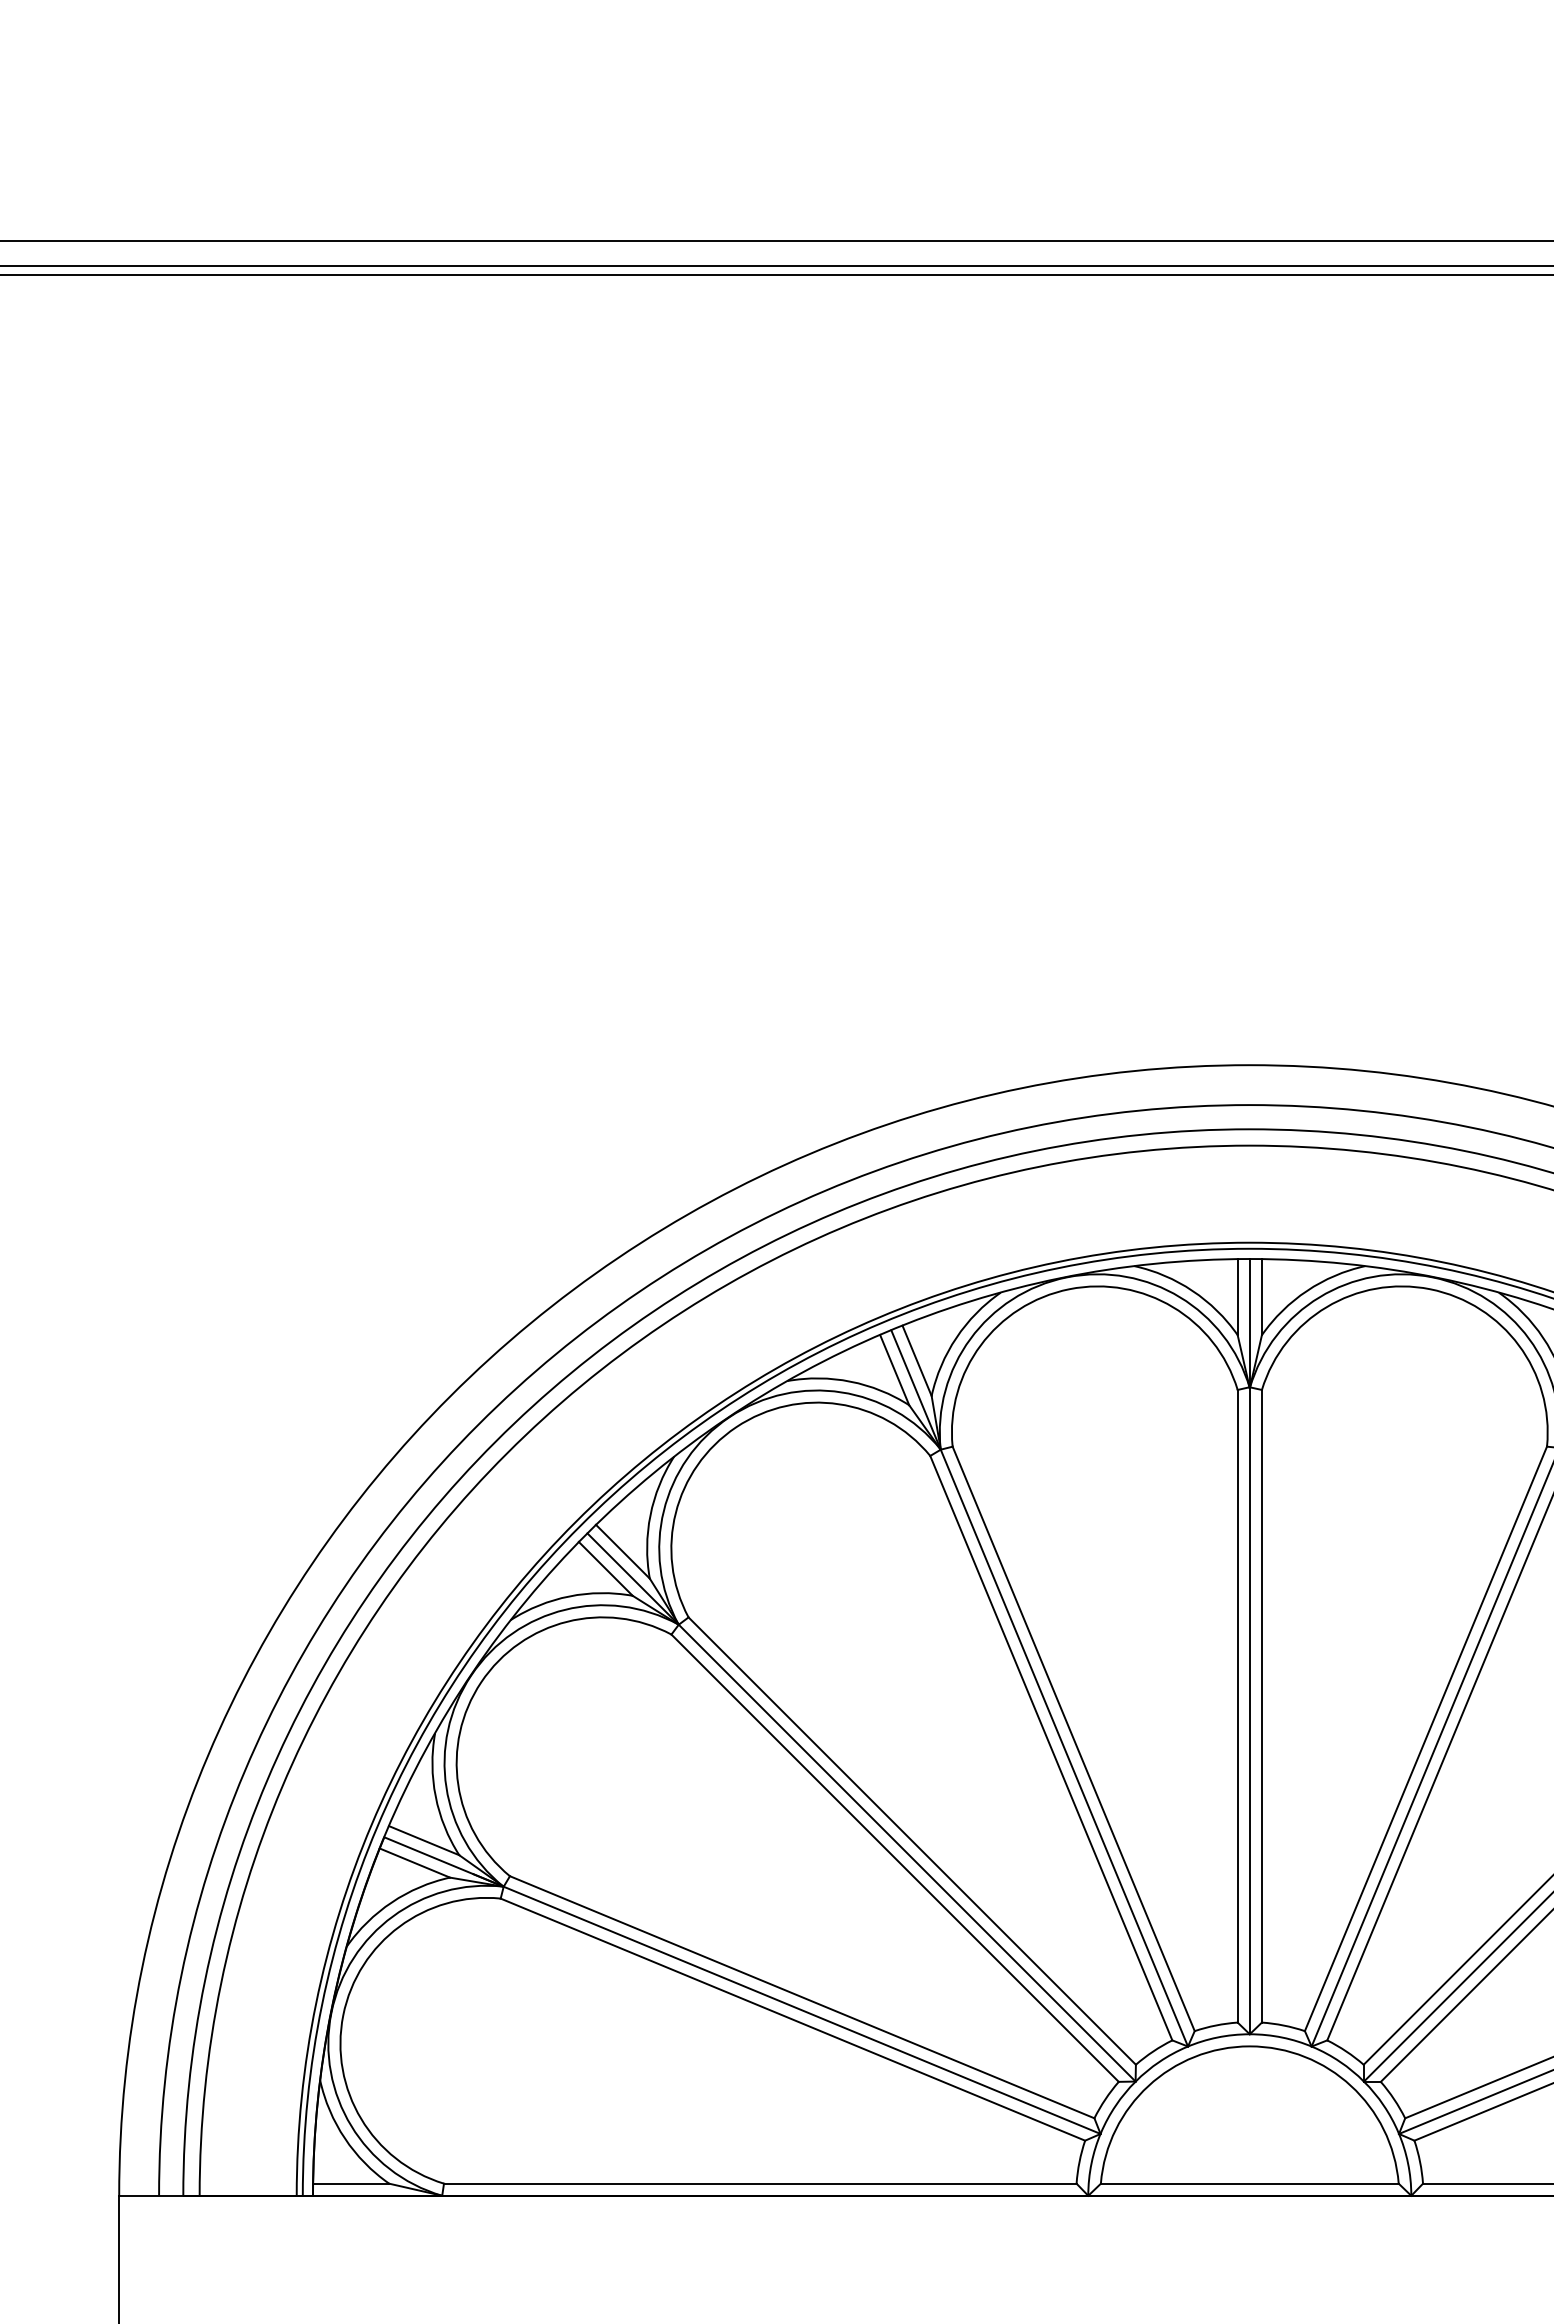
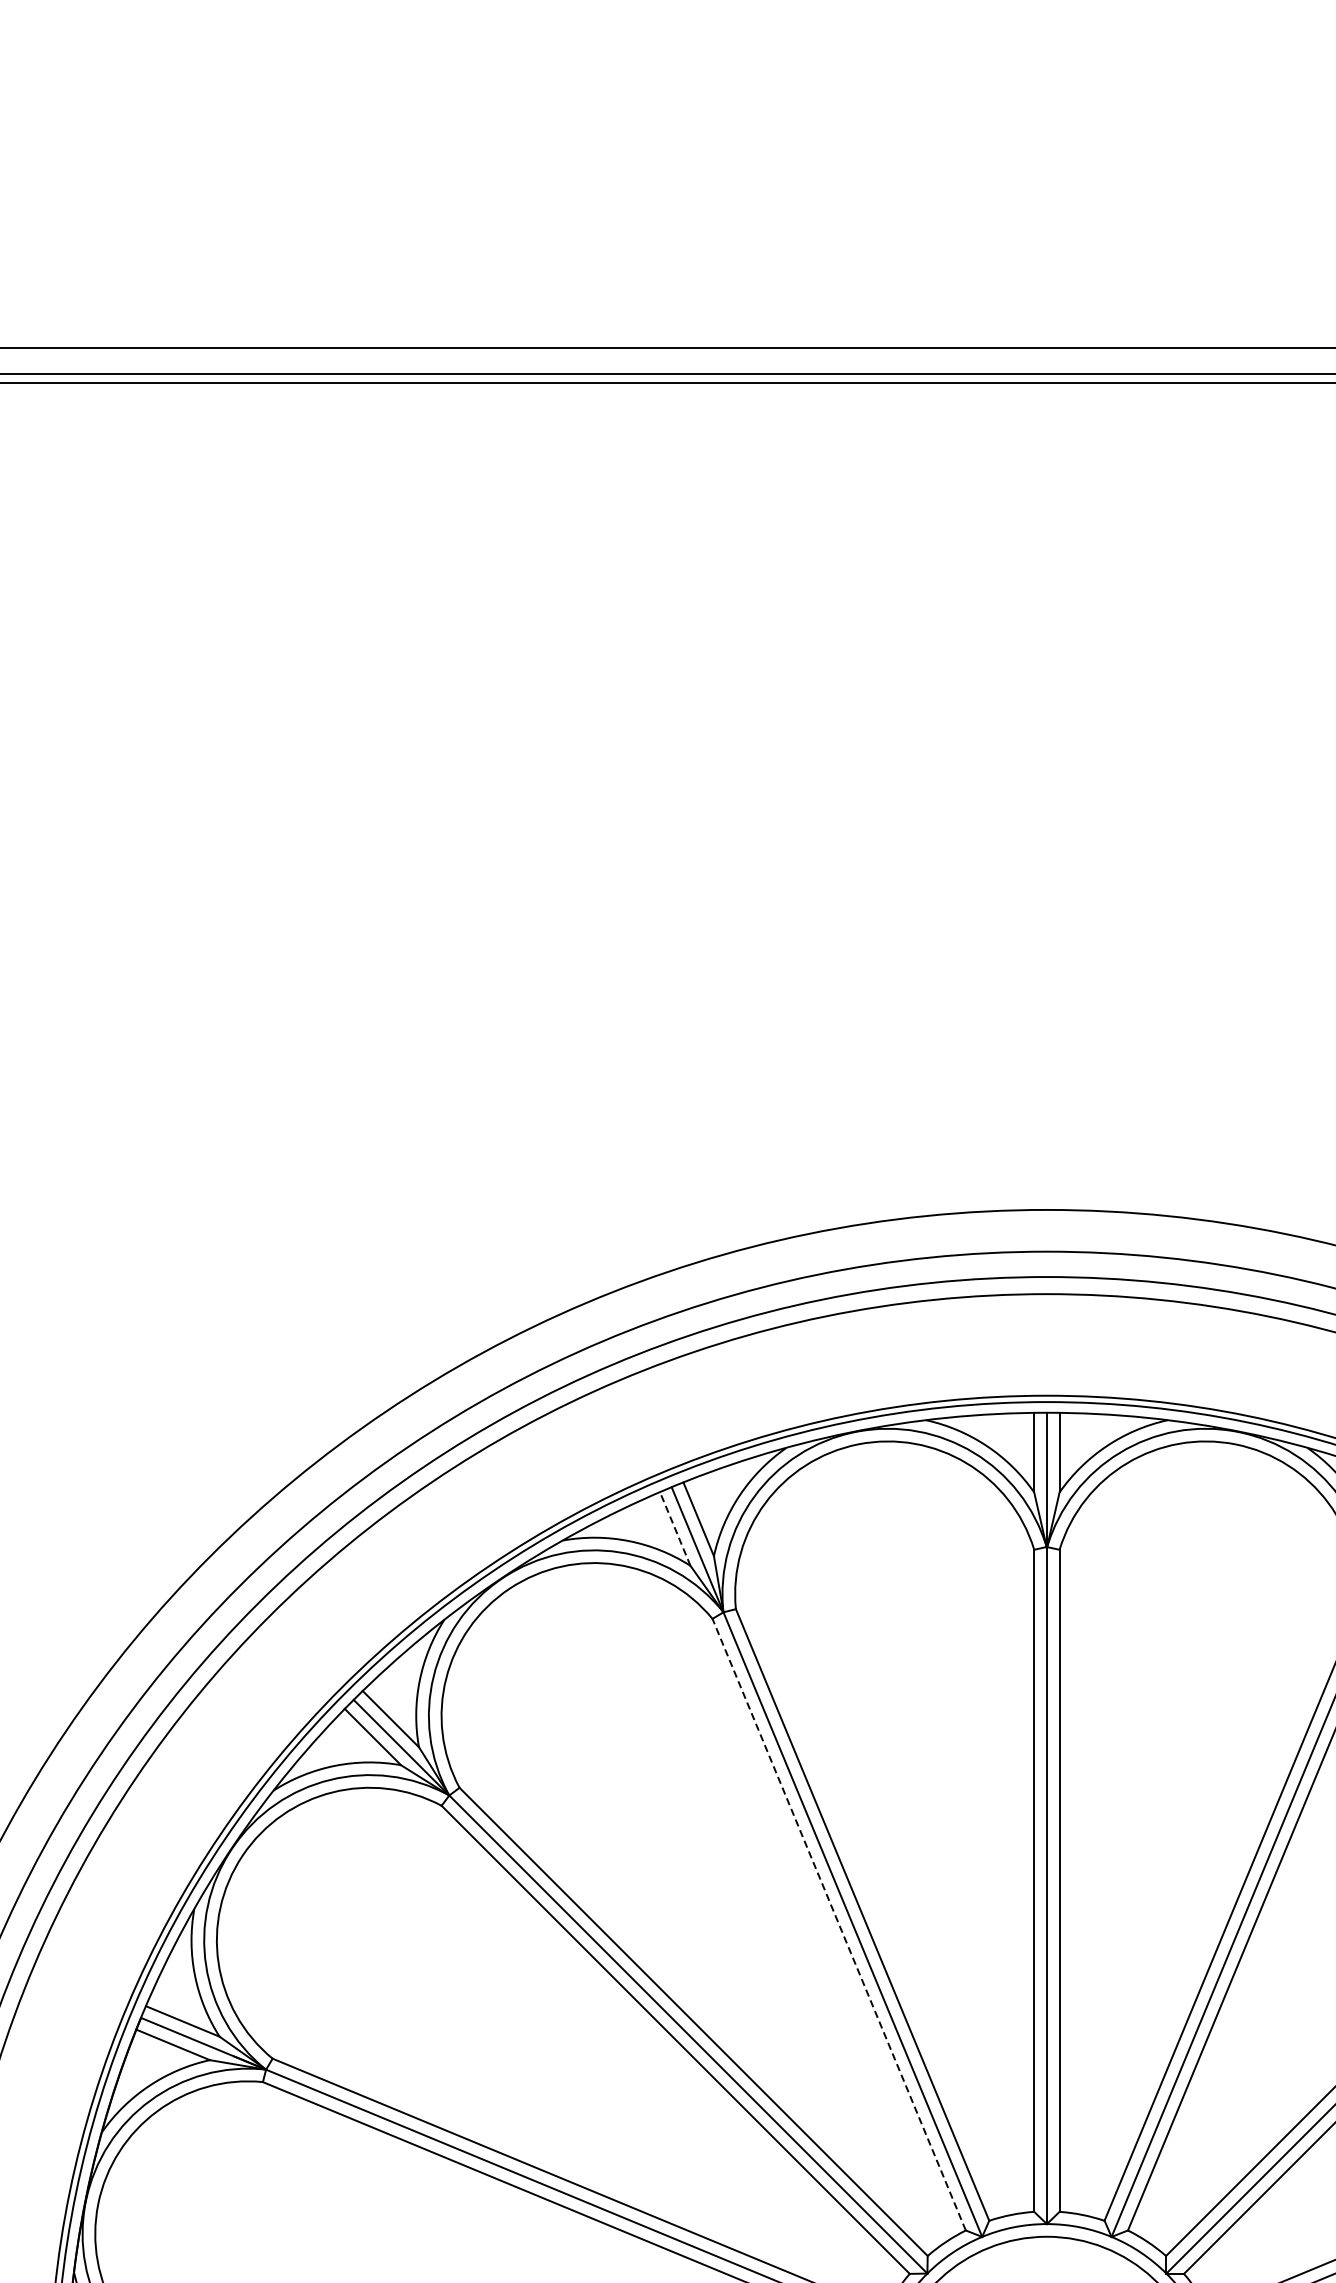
line: (894, 1369) -> (675, 1528), solid -> dashed
line: (1051, 1747) -> (839, 1923), solid -> dashed

